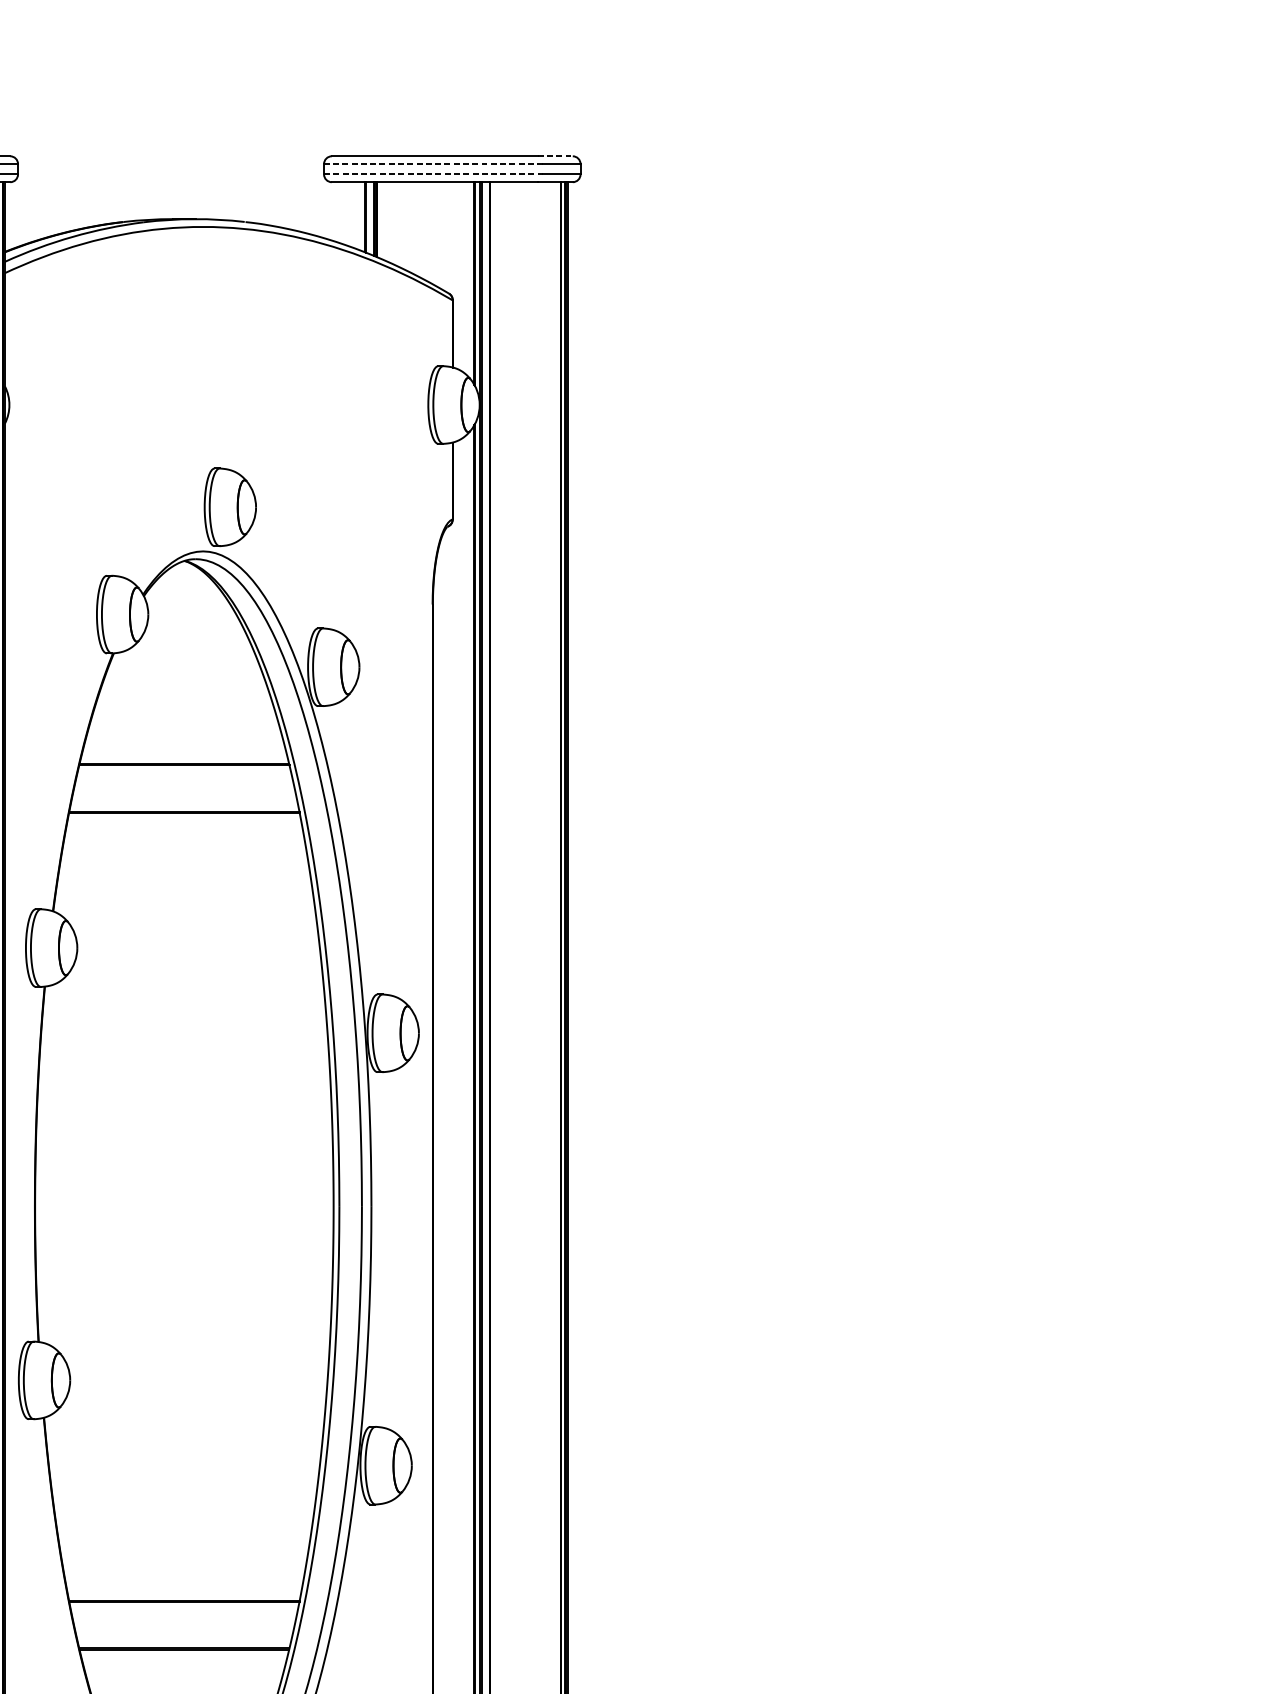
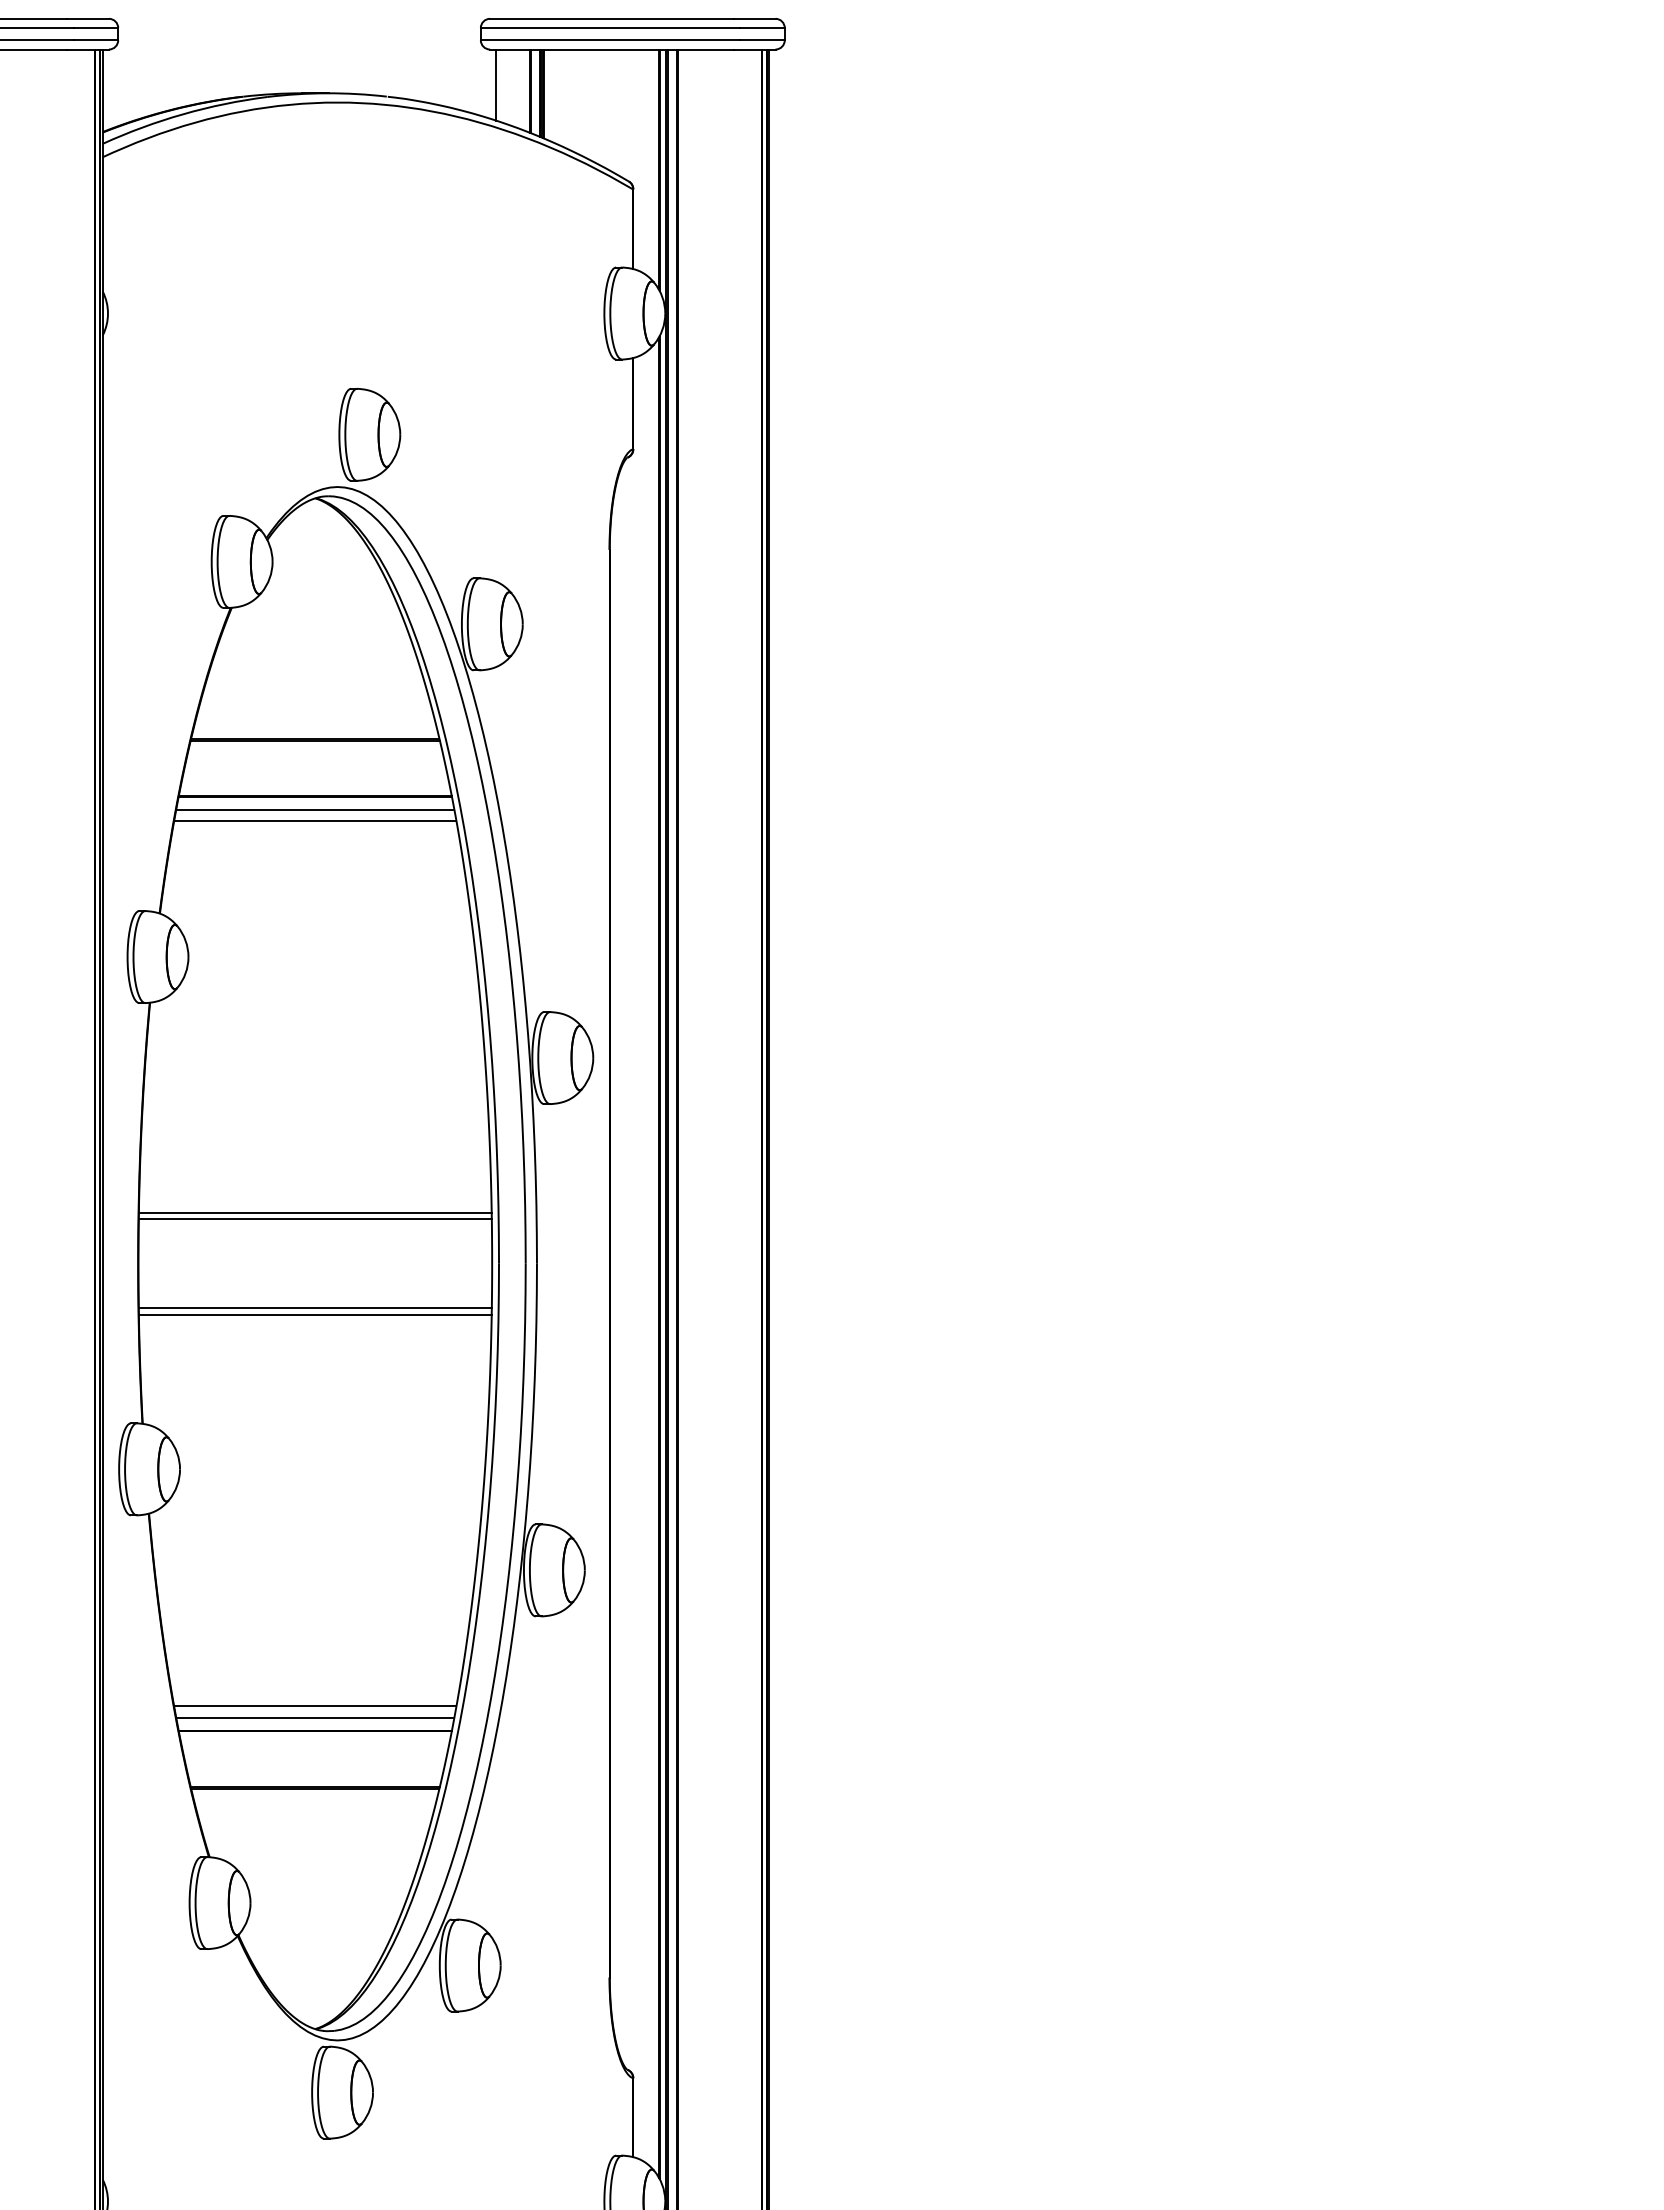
line: (555, 156) -> (754, 18), dashed -> solid
line: (433, 164) -> (610, 28), dashed -> solid
line: (433, 174) -> (610, 40), dashed -> solid
line: (337, 211) -> (496, 84), added
line: (184, 823) -> (315, 809), added
line: (184, 833) -> (315, 821), added
line: (183, 1163) -> (314, 1212), added
line: (183, 1169) -> (314, 1219), added
line: (183, 1244) -> (314, 1308), added
line: (183, 1249) -> (314, 1314), added
line: (184, 1580) -> (315, 1706), added
line: (184, 1589) -> (315, 1717), added

